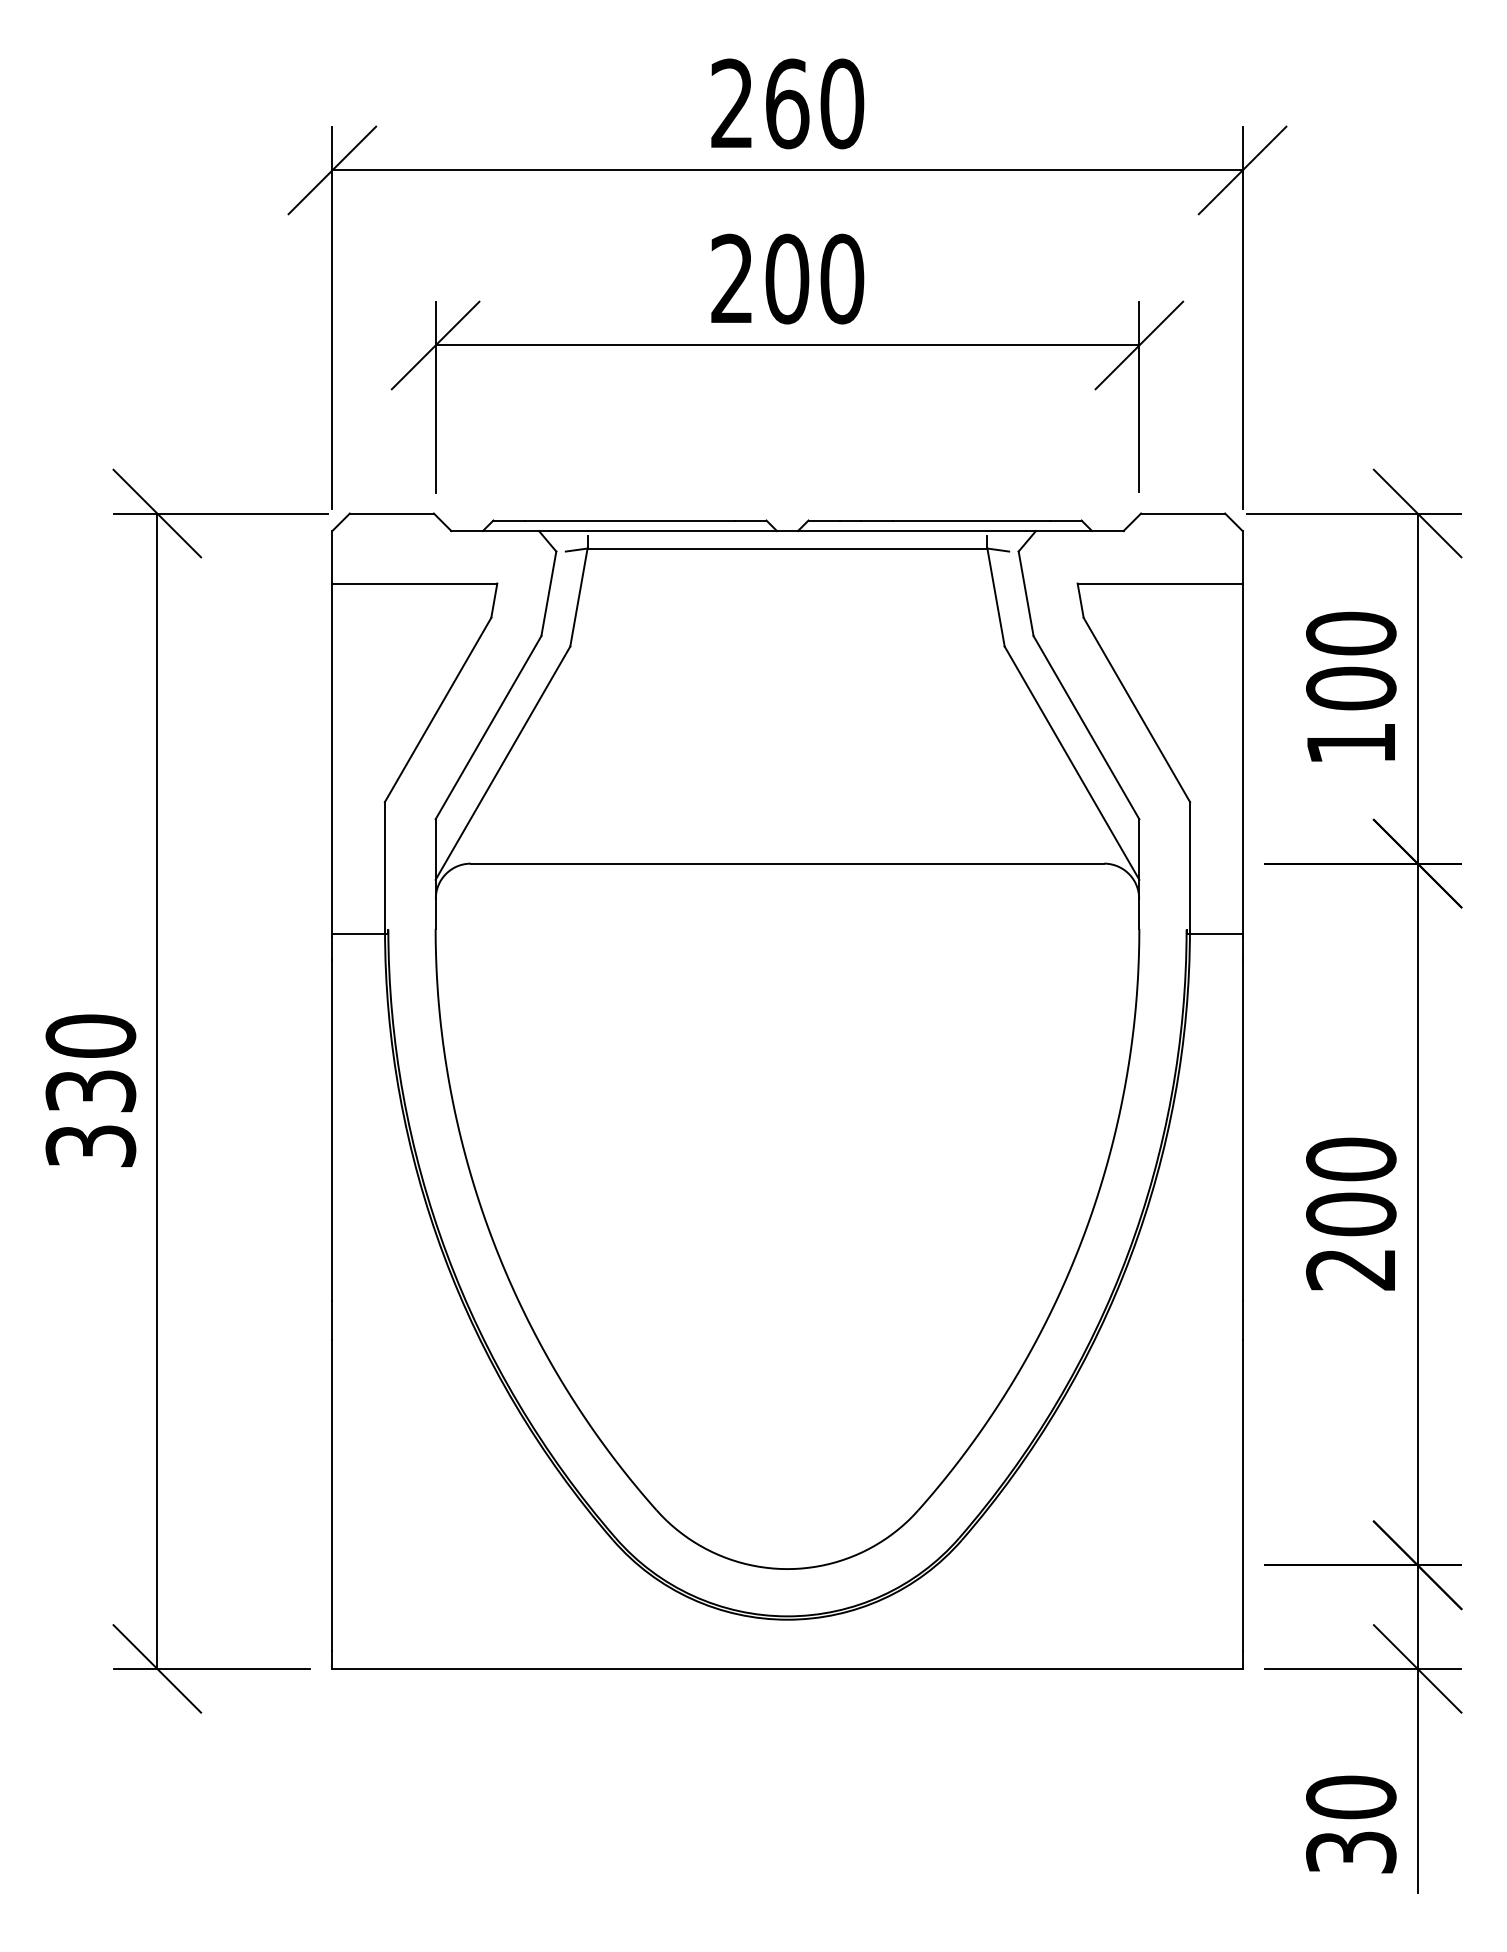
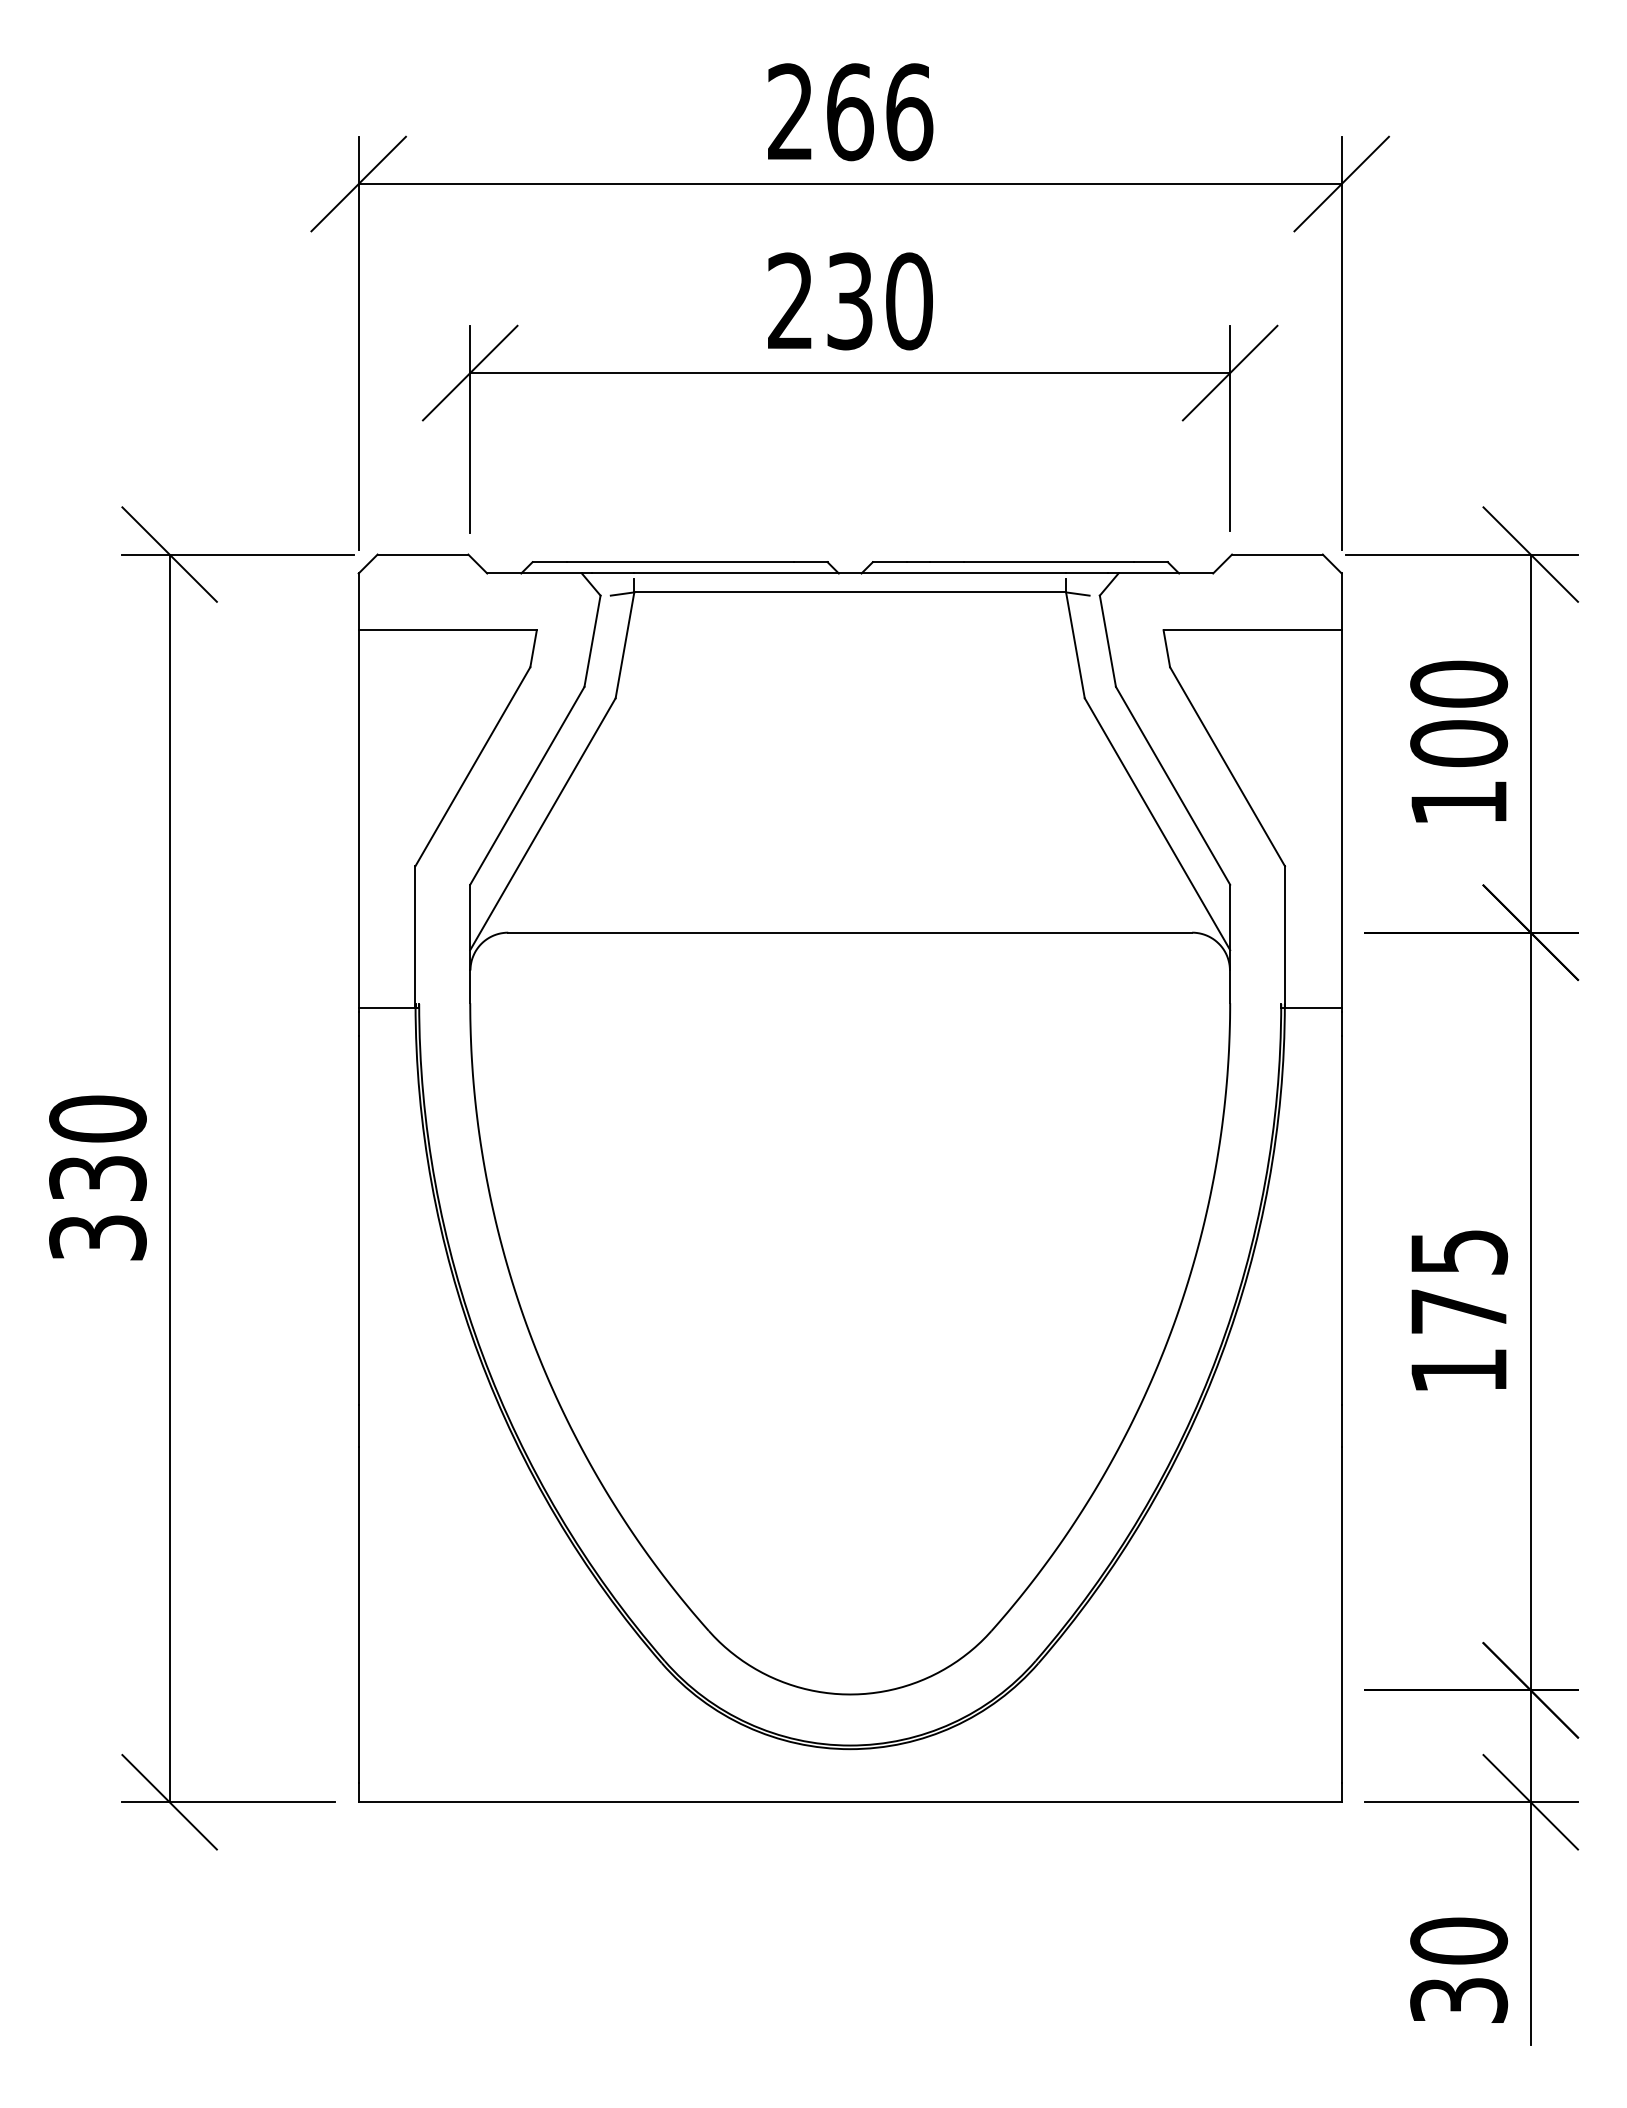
text: (842, 104) -> (909, 112), 260 -> 266
text: (786, 279) -> (849, 301), 200 -> 230
text: (1351, 1213) -> (1459, 1310), 200 -> 175

